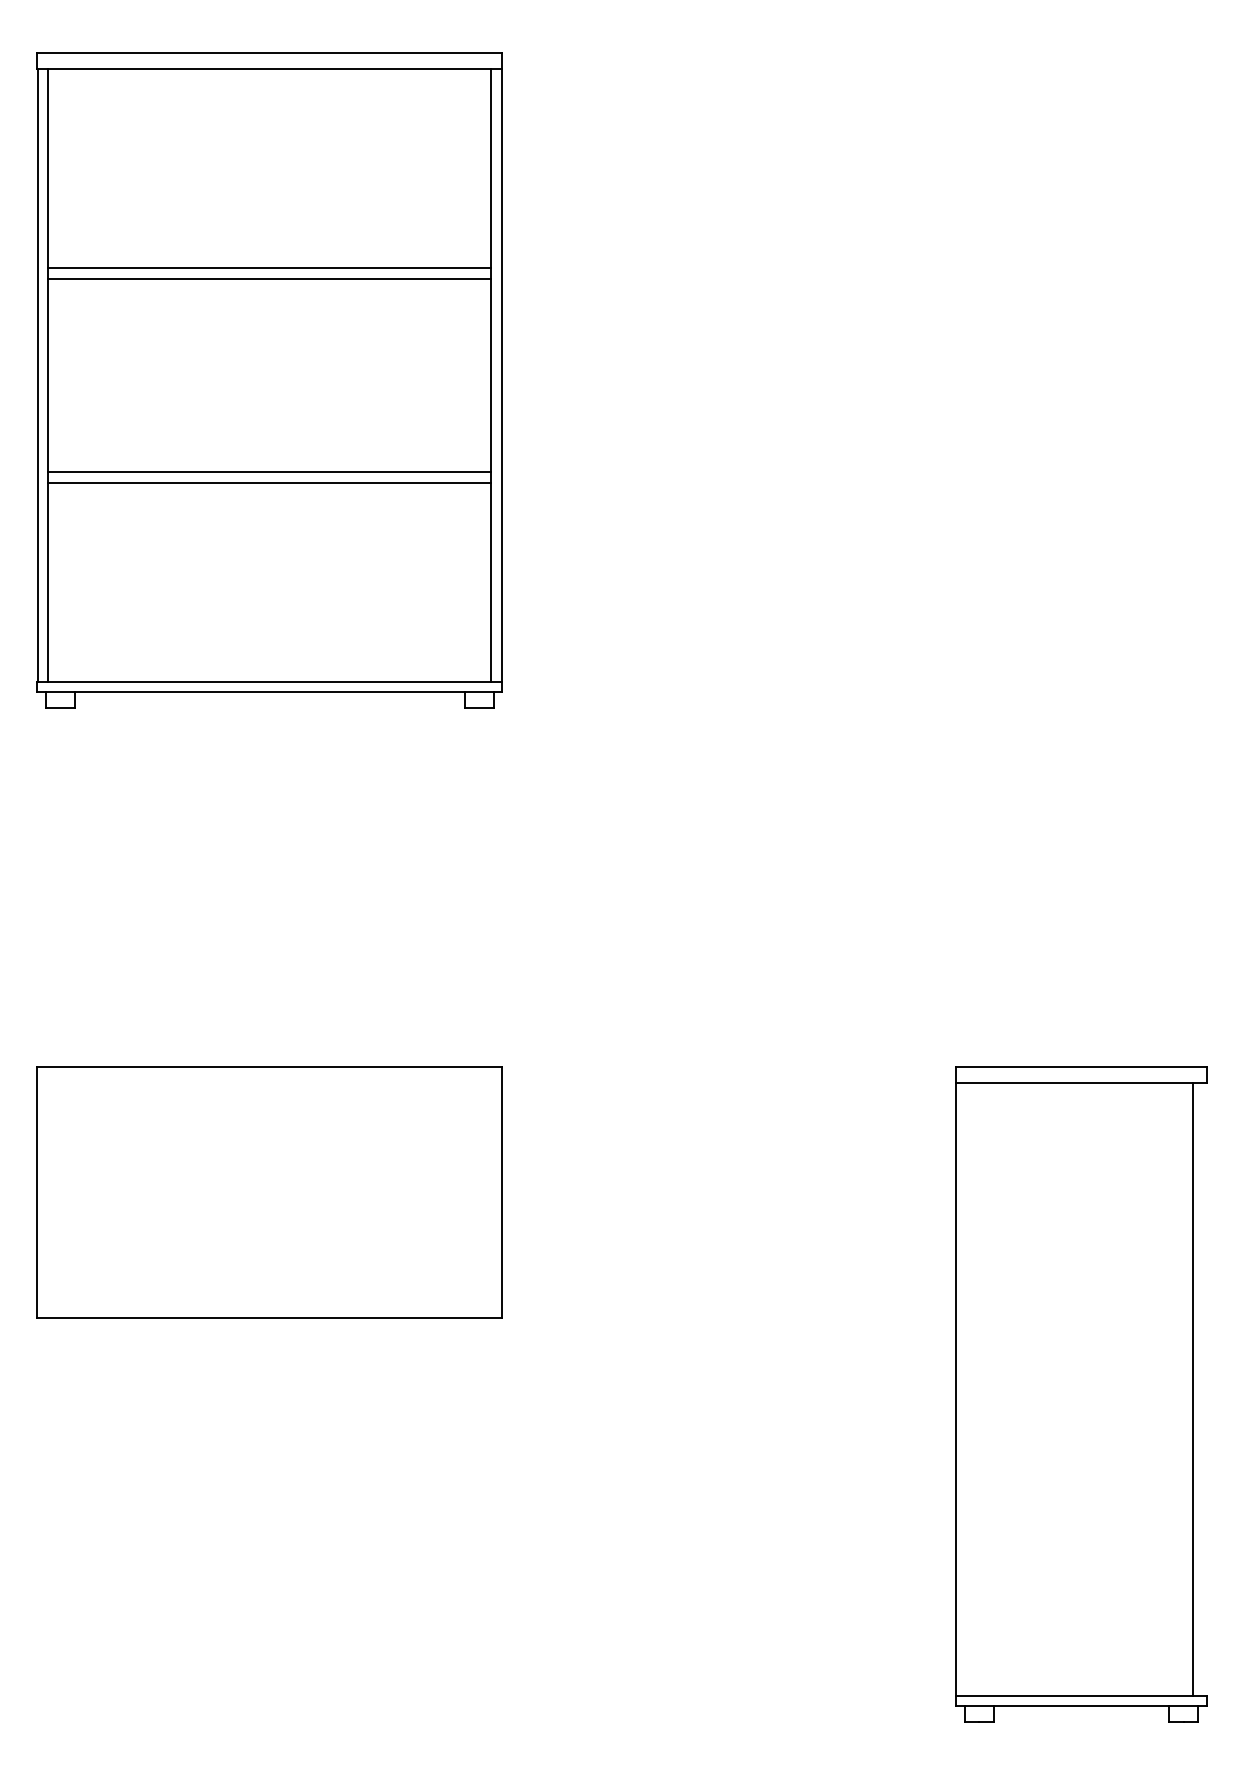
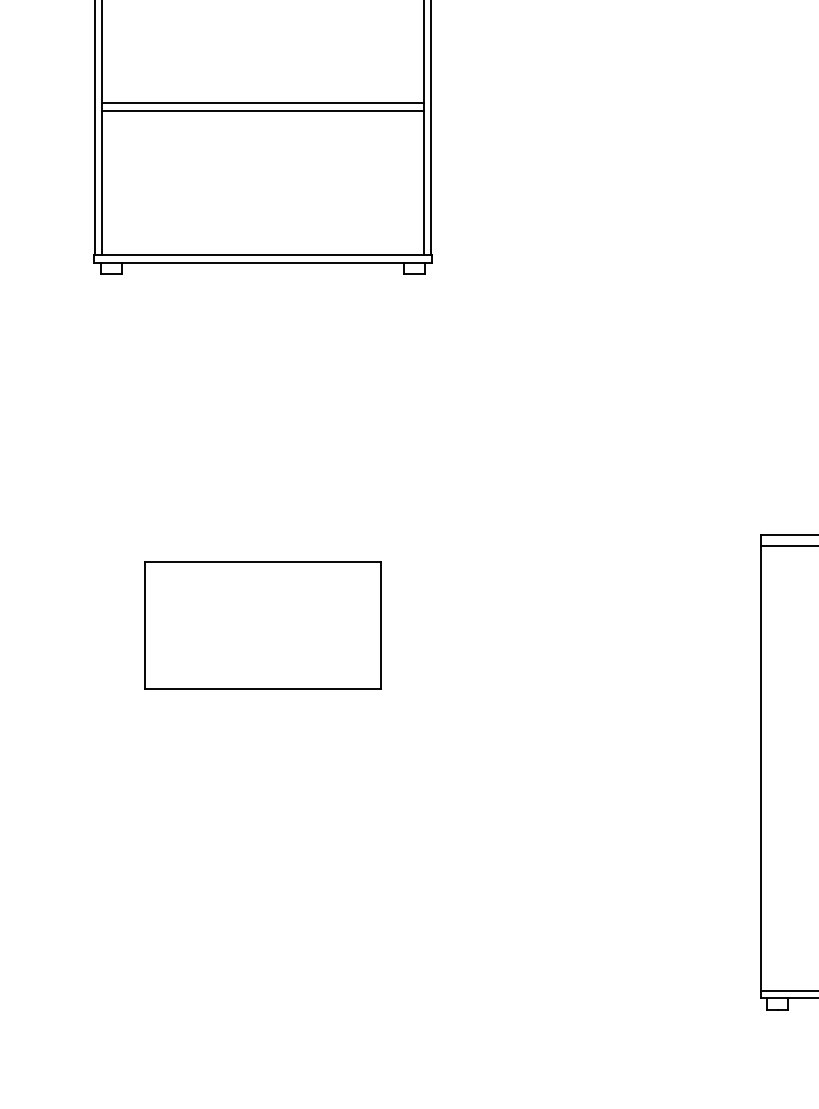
part: (269, 1192) -> (262, 625), size x0.7

